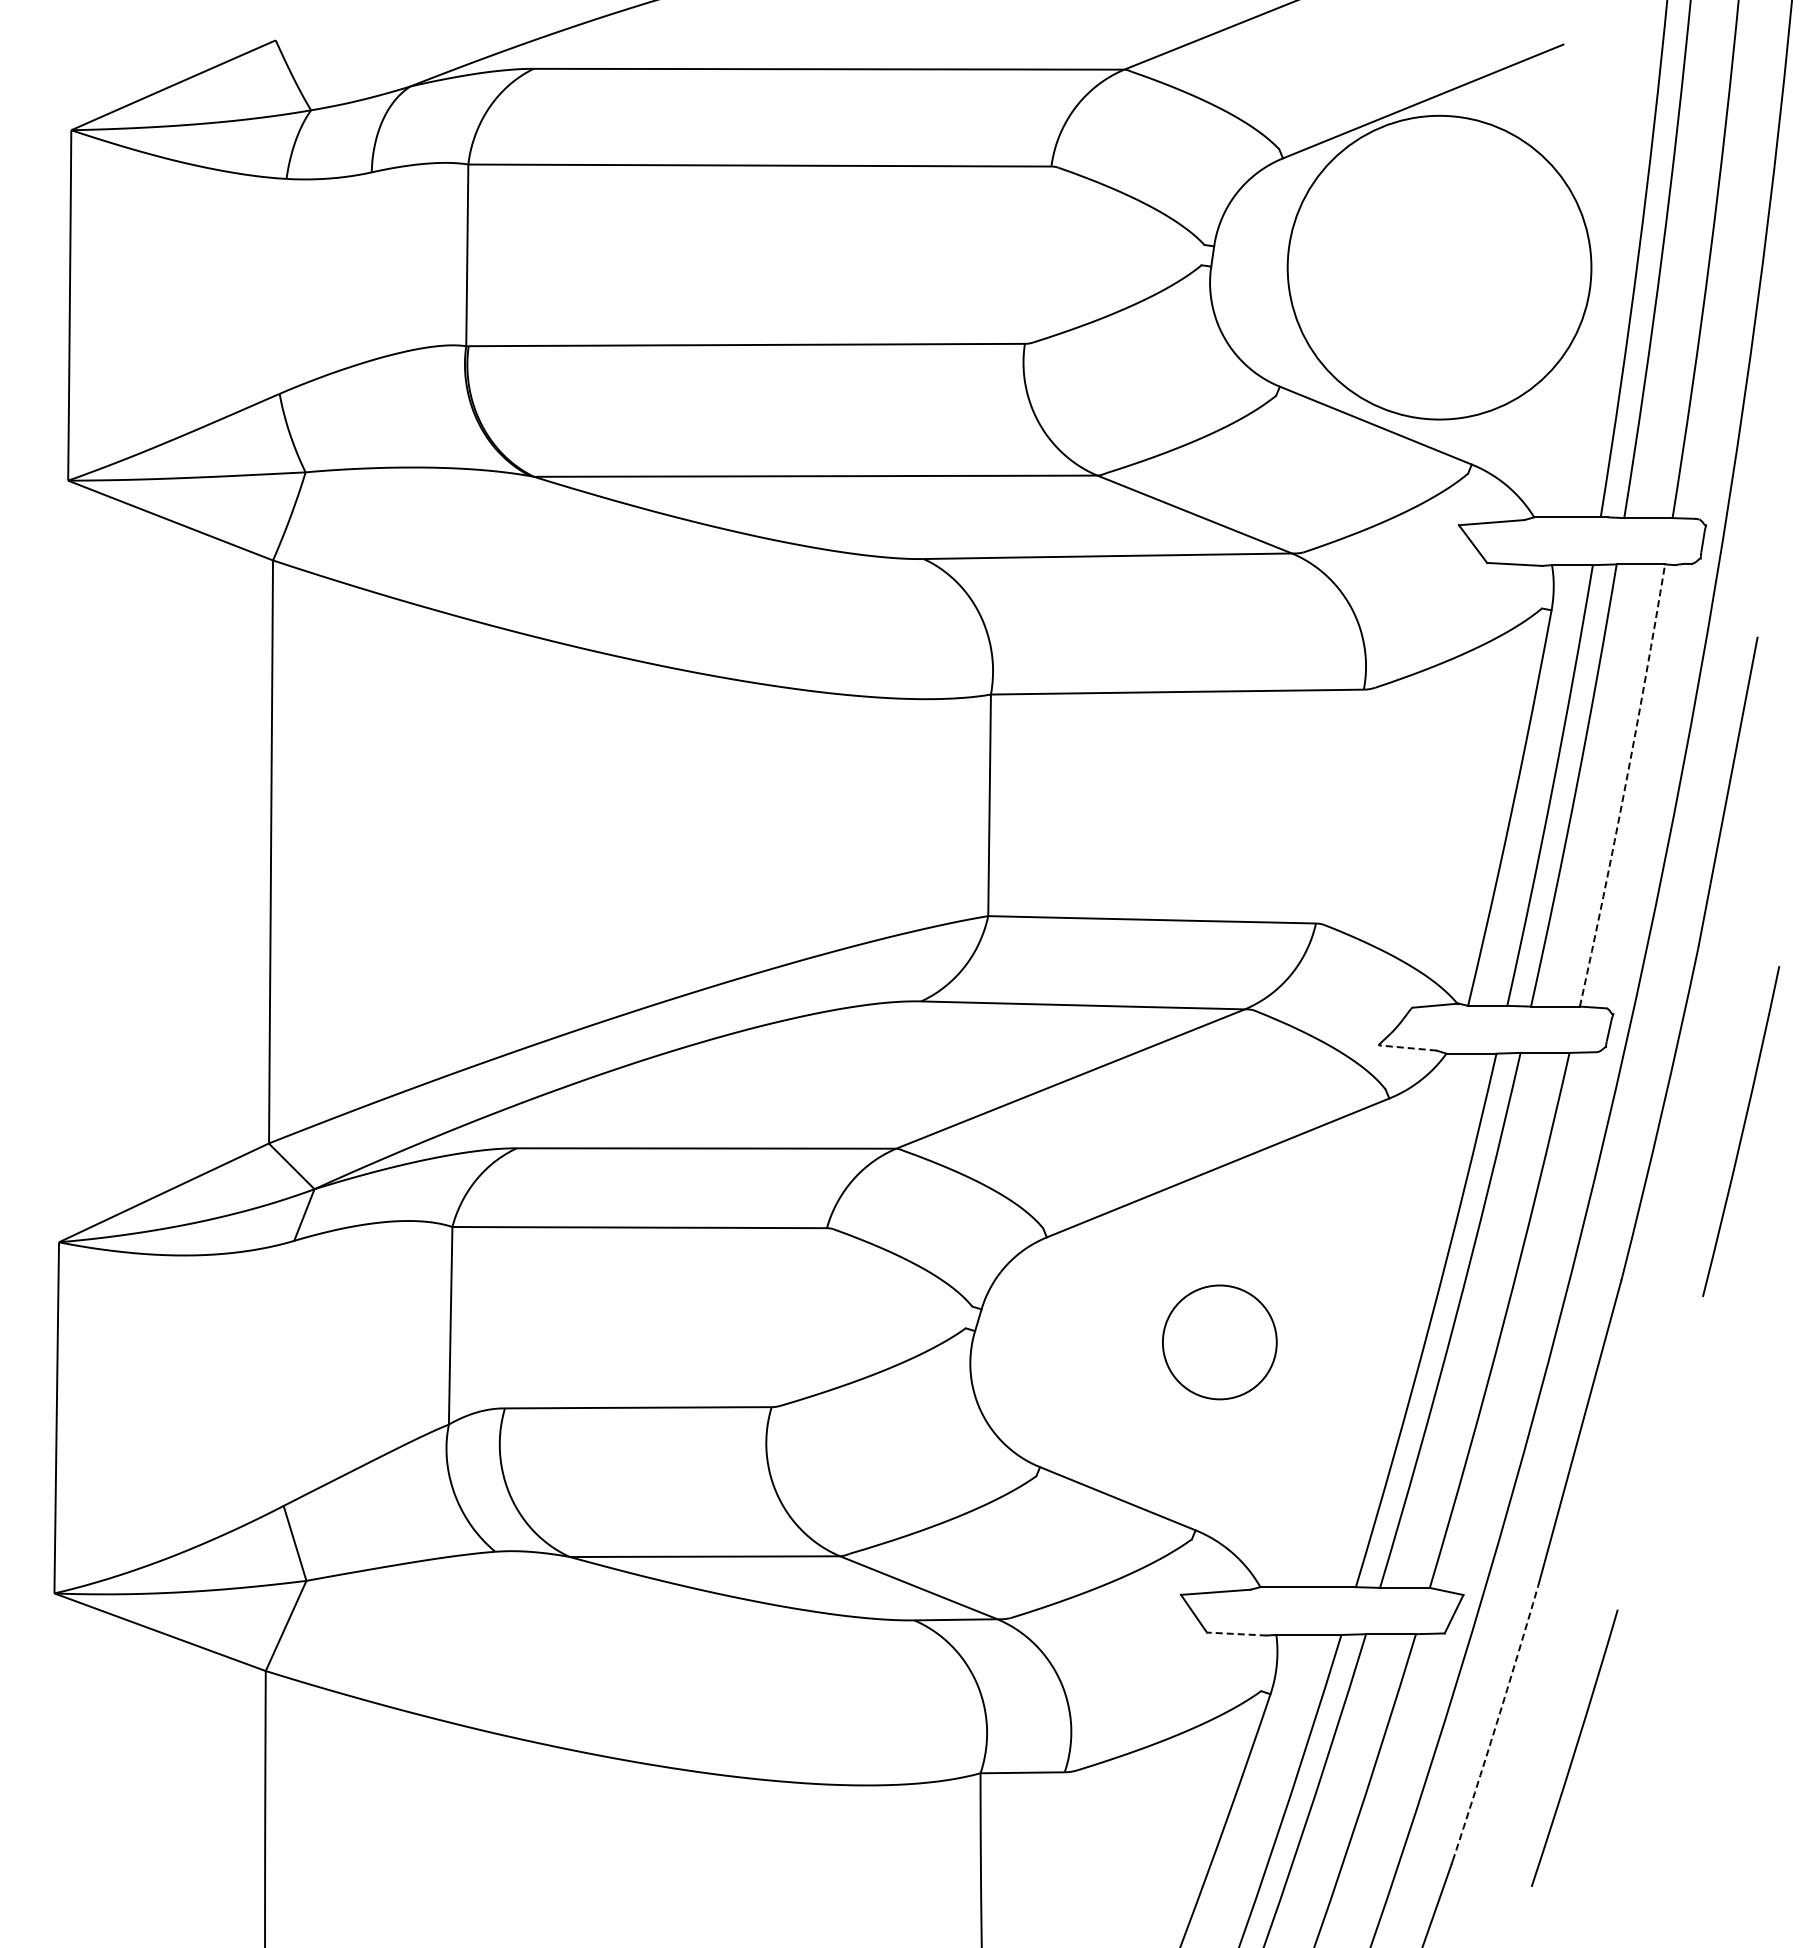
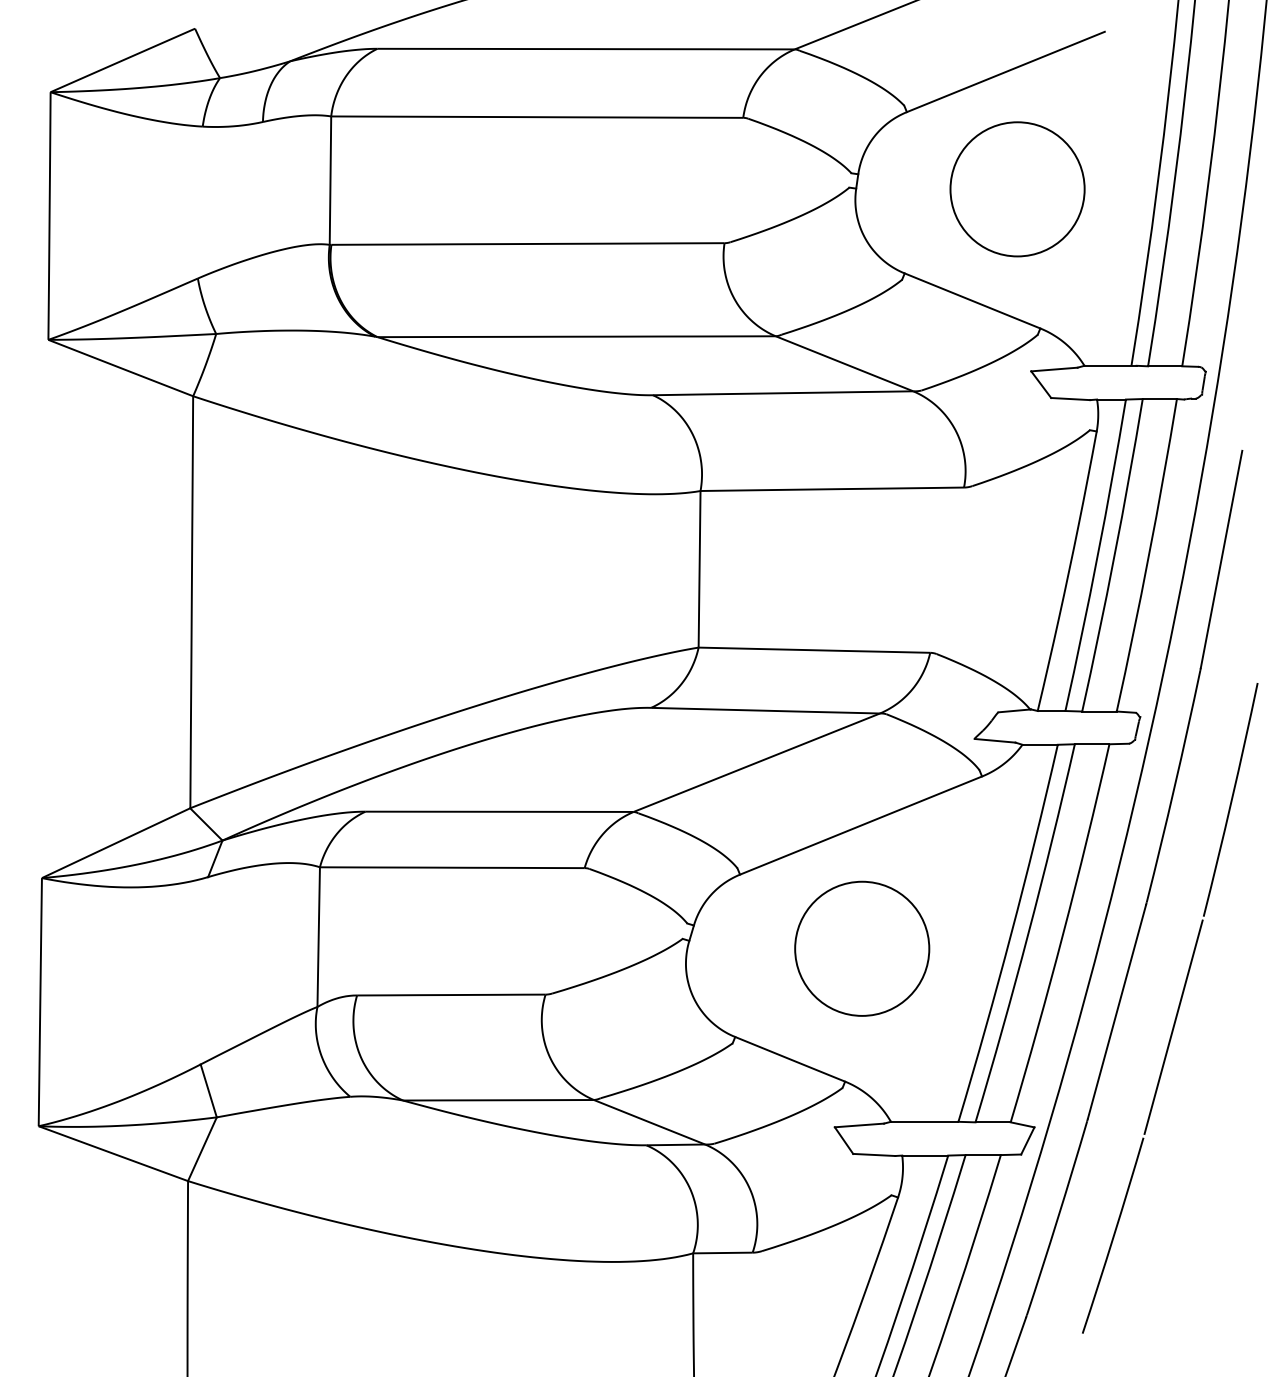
circle: (1439, 267) -> (1017, 189), size x0.62
arc: (1625, 786) -> (1148, 555), dashed -> solid
line: (1407, 1048) -> (994, 741), dashed -> solid
circle: (1219, 1342) -> (862, 948), size x1.67
line: (1660, 1453) -> (1173, 1027), added
line: (1236, 1634) -> (874, 1155), dashed -> solid
arc: (1496, 1724) -> (1057, 1218), dashed -> solid

